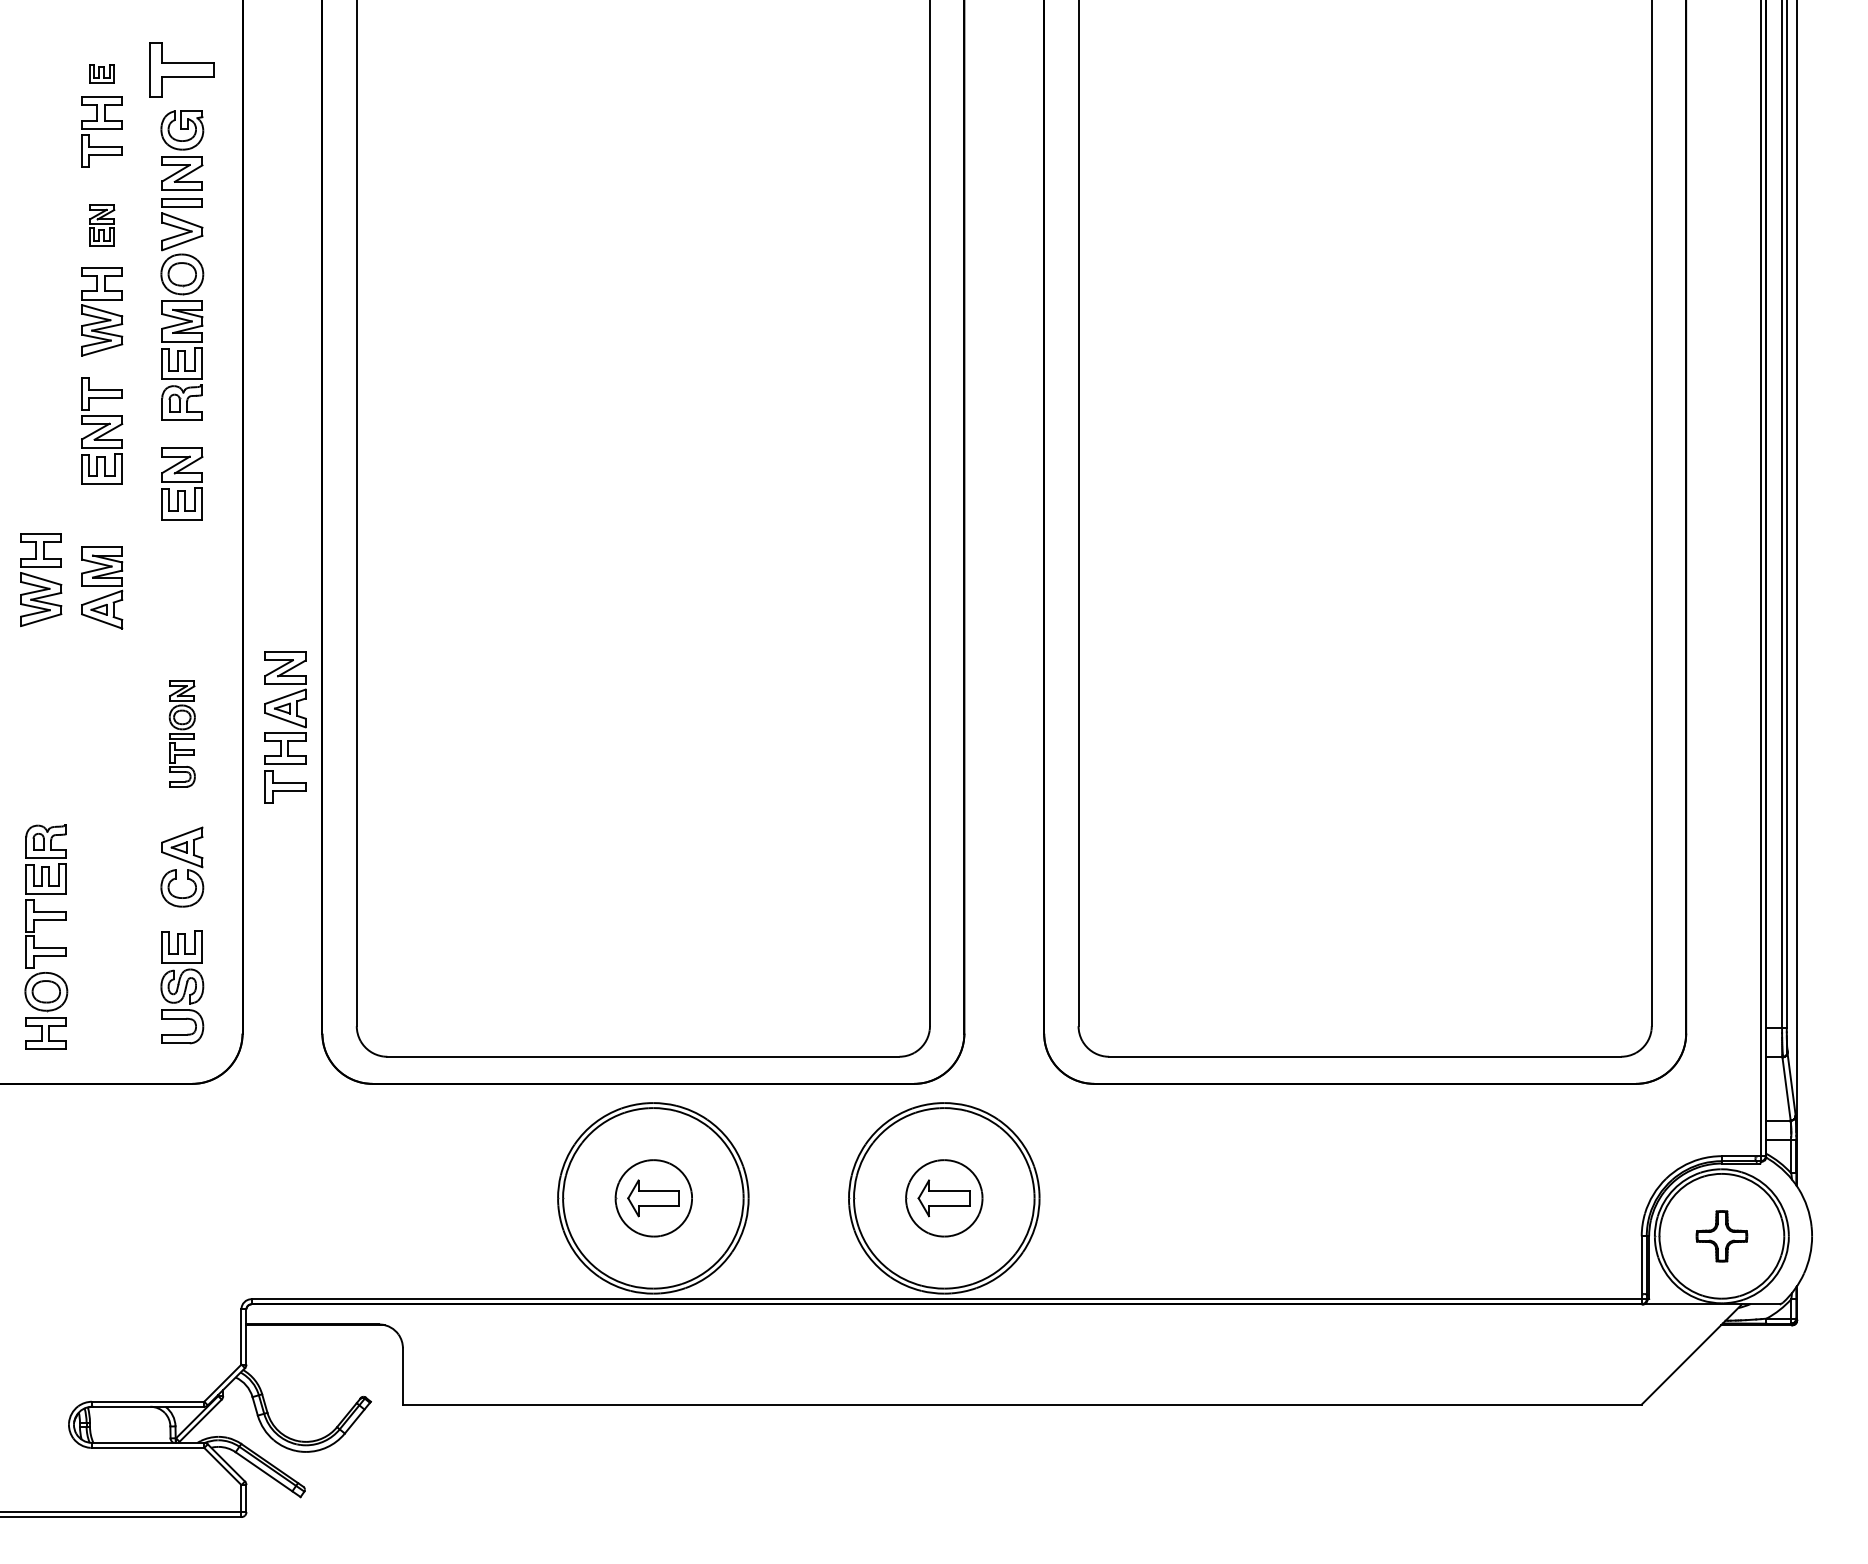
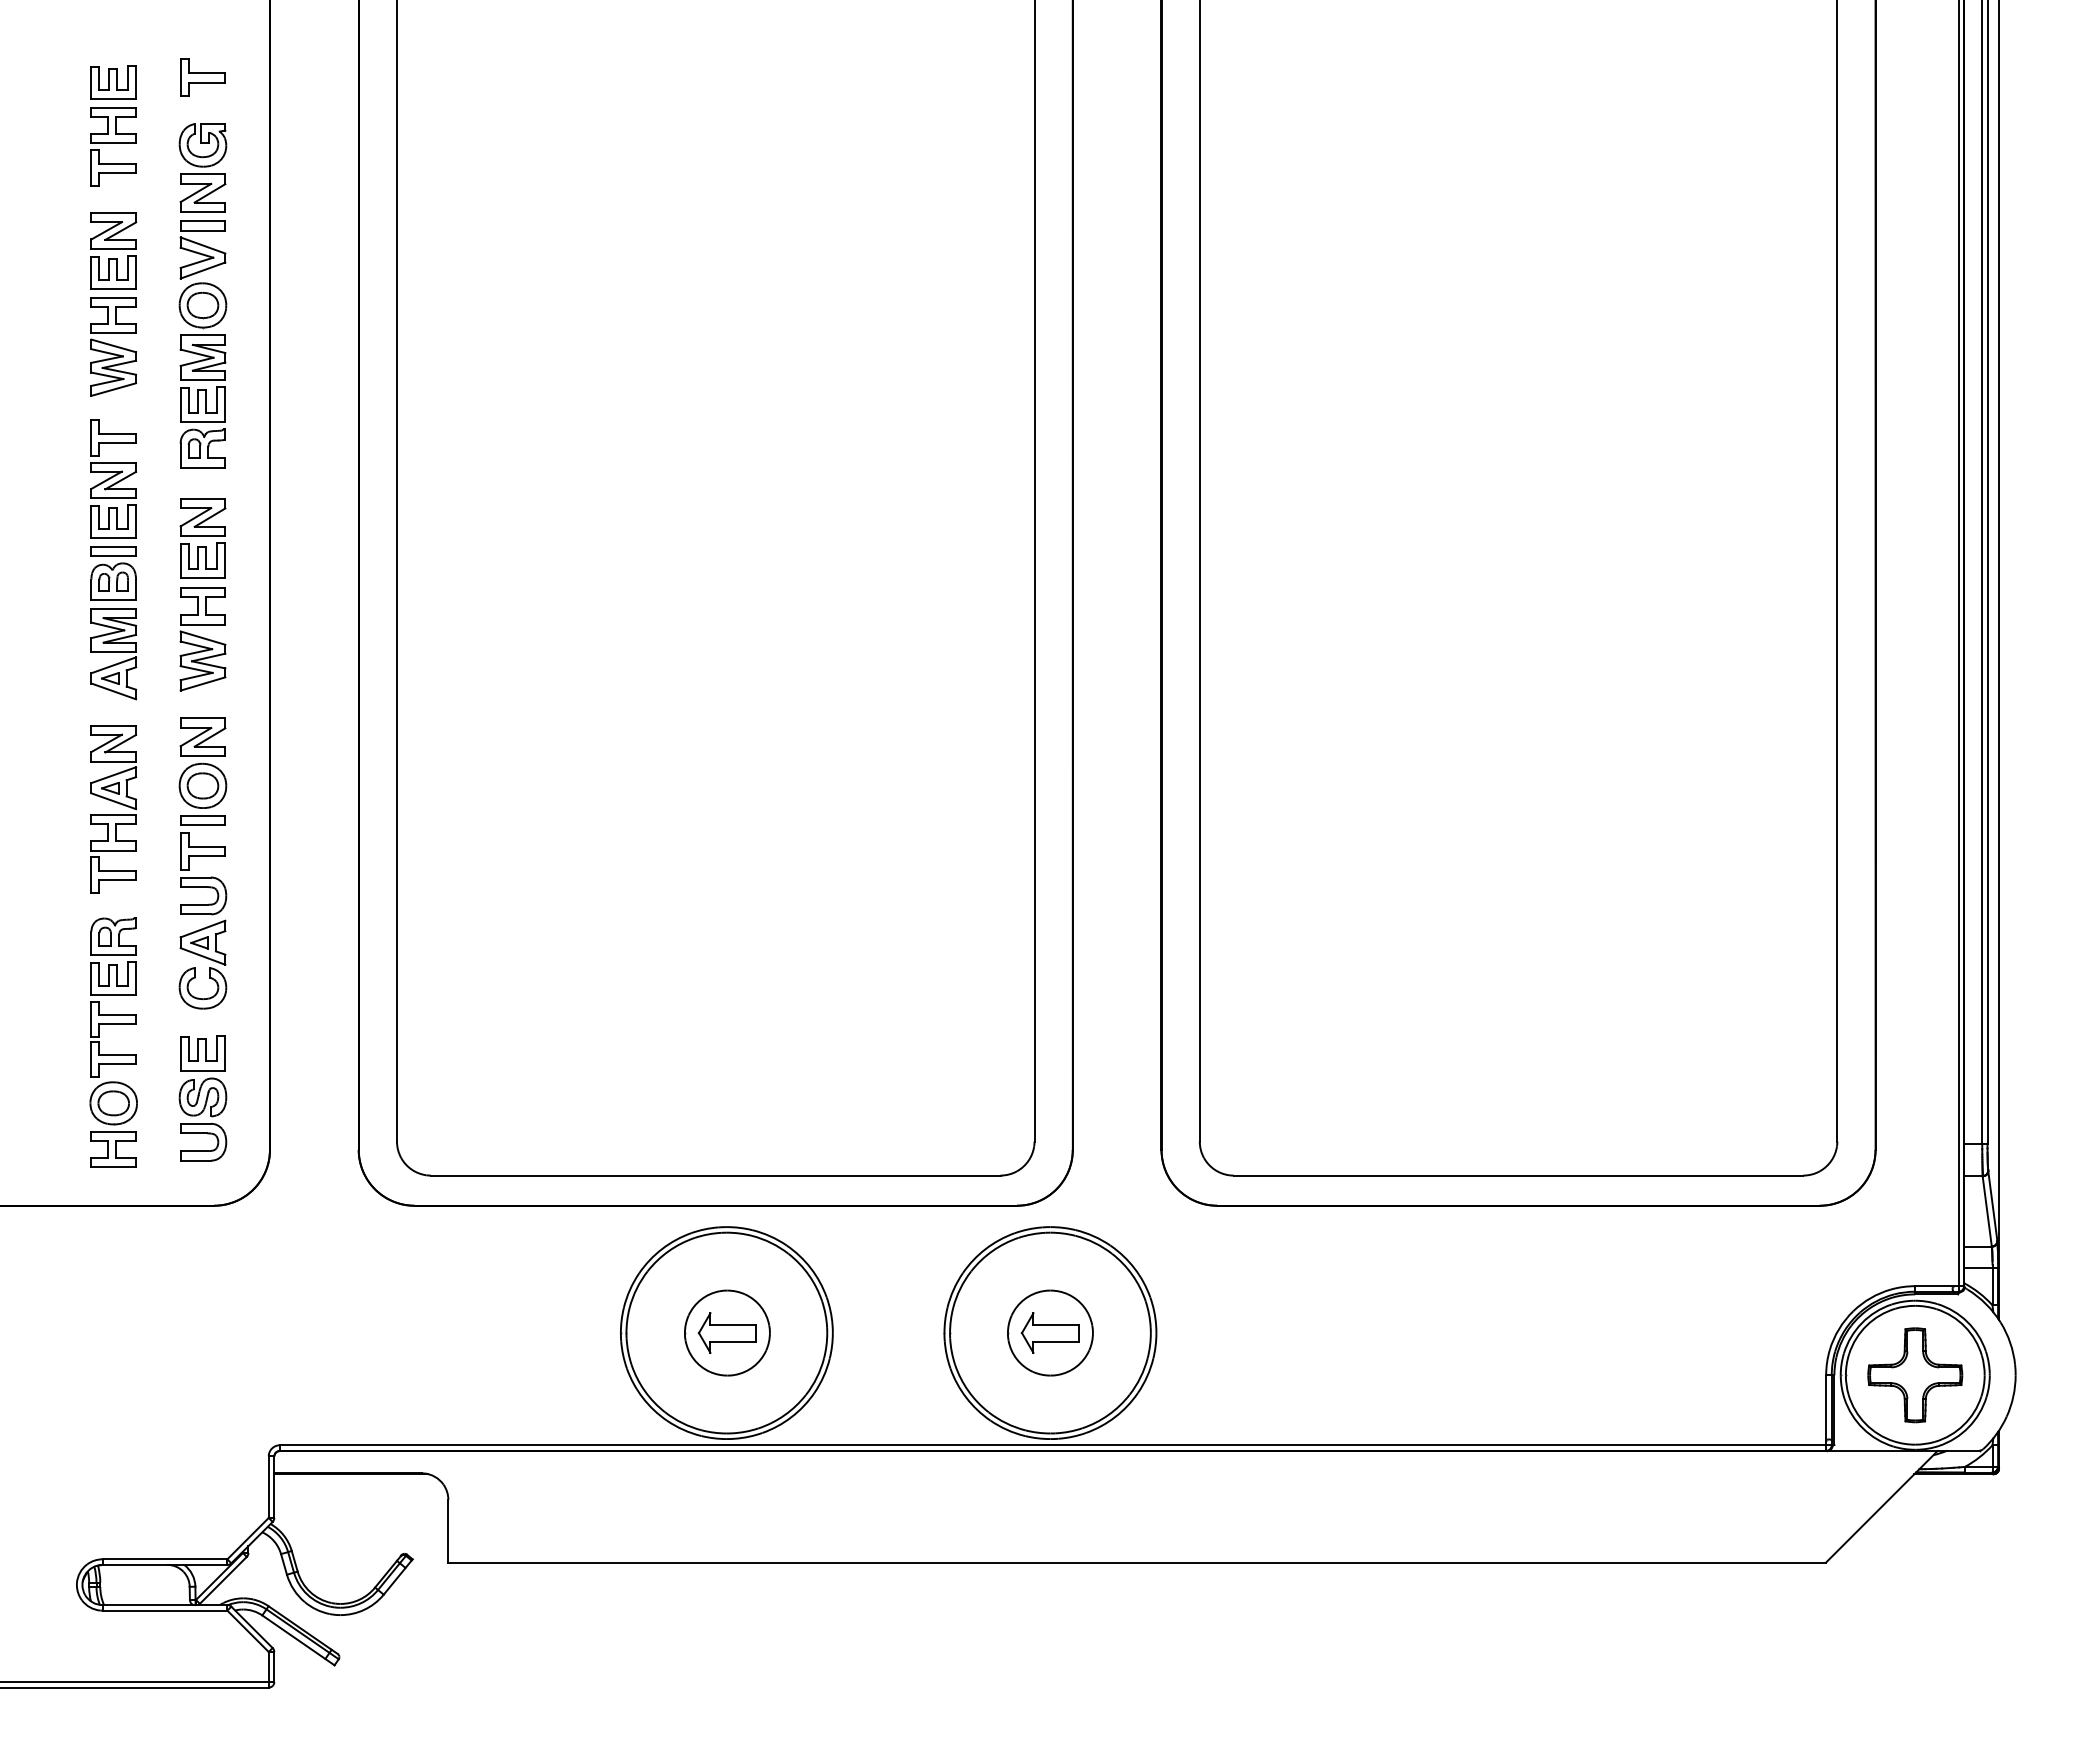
part: (181, 69) -> (202, 77), size x0.62
part: (101, 73) -> (113, 82), size x1.67
part: (101, 225) -> (113, 250), size x1.67
part: (101, 515) -> (113, 573), added
part: (40, 580) -> (202, 639), moved
part: (285, 727) -> (113, 809), moved
part: (181, 733) -> (202, 816), size x1.67
part: (46, 947) -> (113, 1054), moved
part: (1722, 1236) -> (1915, 1375), size x1.67

